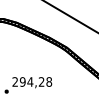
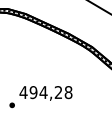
text: (15, 81) -> (23, 91), 294,28 -> 494,28

